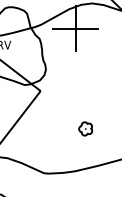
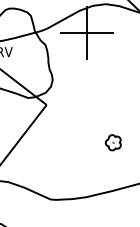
part: (85, 128) -> (113, 142), moved

